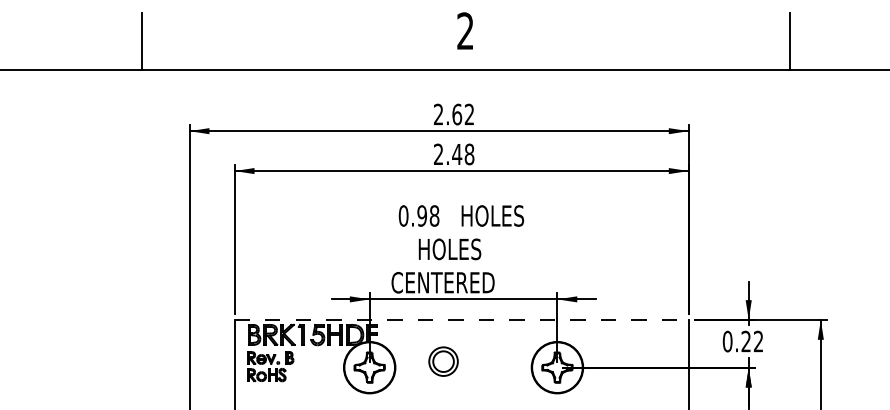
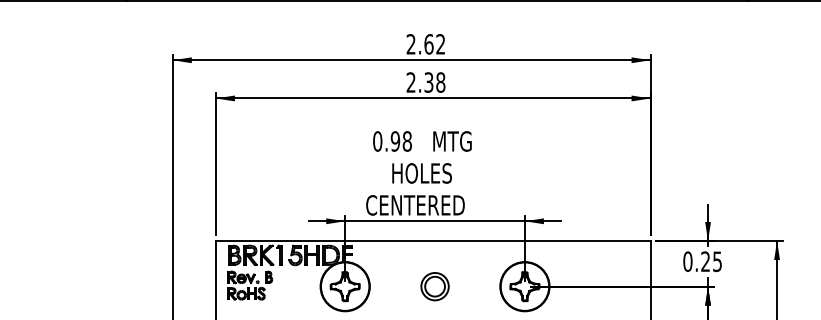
text: (457, 154) -> (429, 82), 2.48 -> 2.38
text: (493, 215) -> (463, 140), HOLES -> MTG
line: (461, 319) -> (433, 240), dashed -> solid
text: (758, 341) -> (717, 261), 0.22 -> 0.25
part: (443, 361) -> (435, 286), moved

